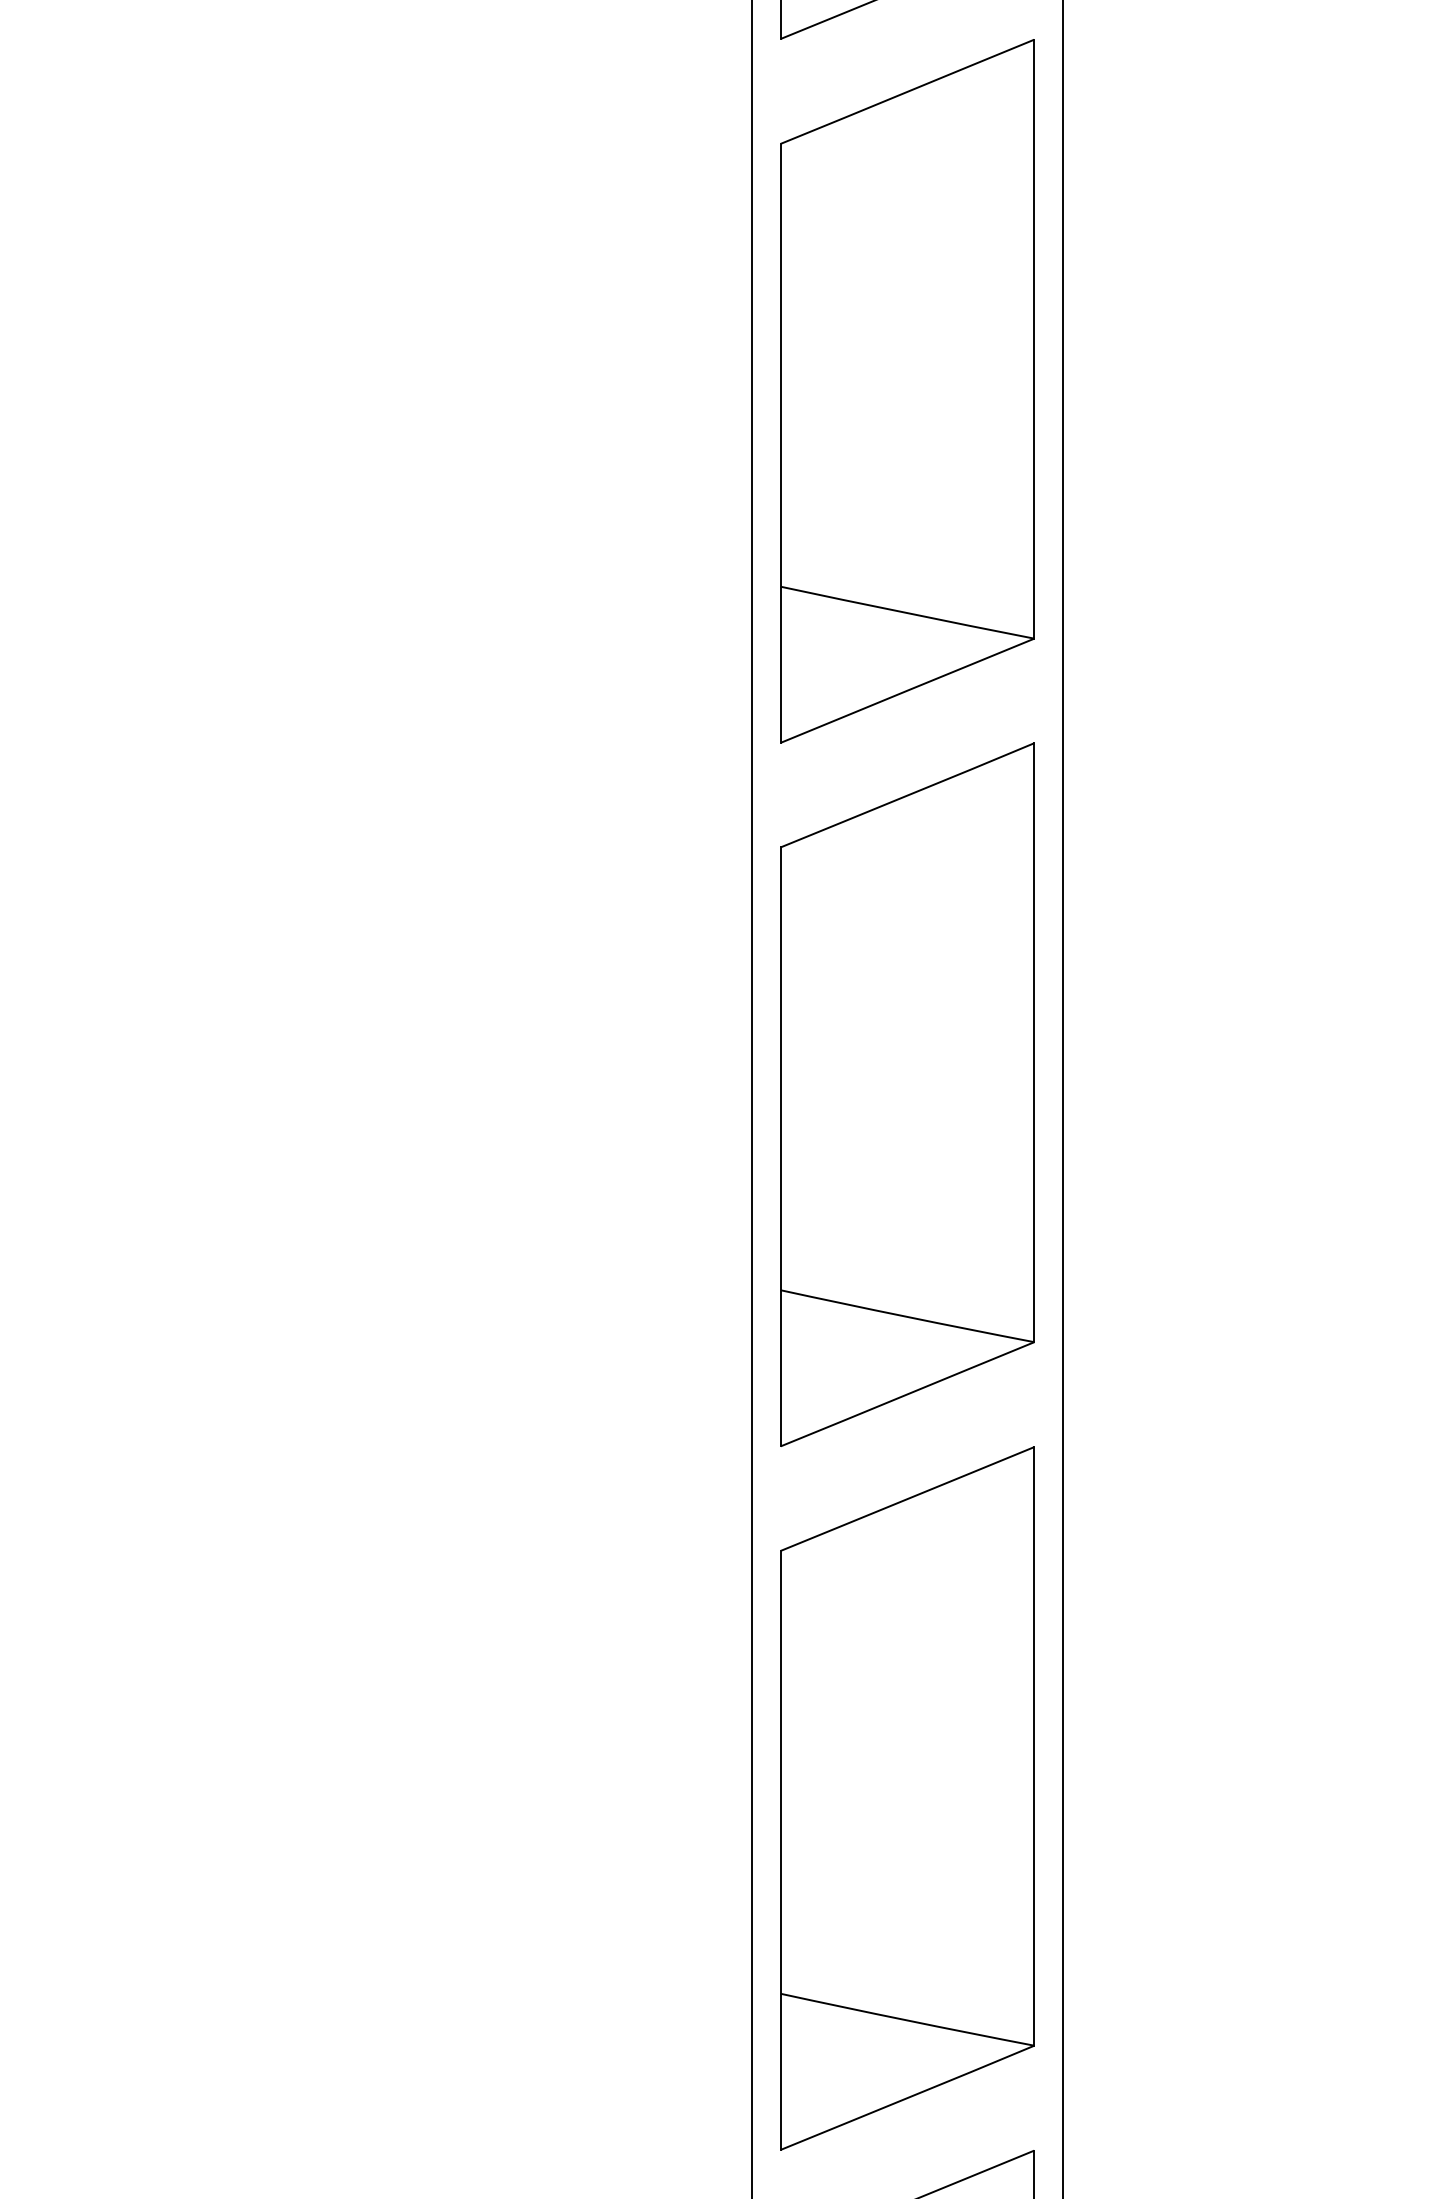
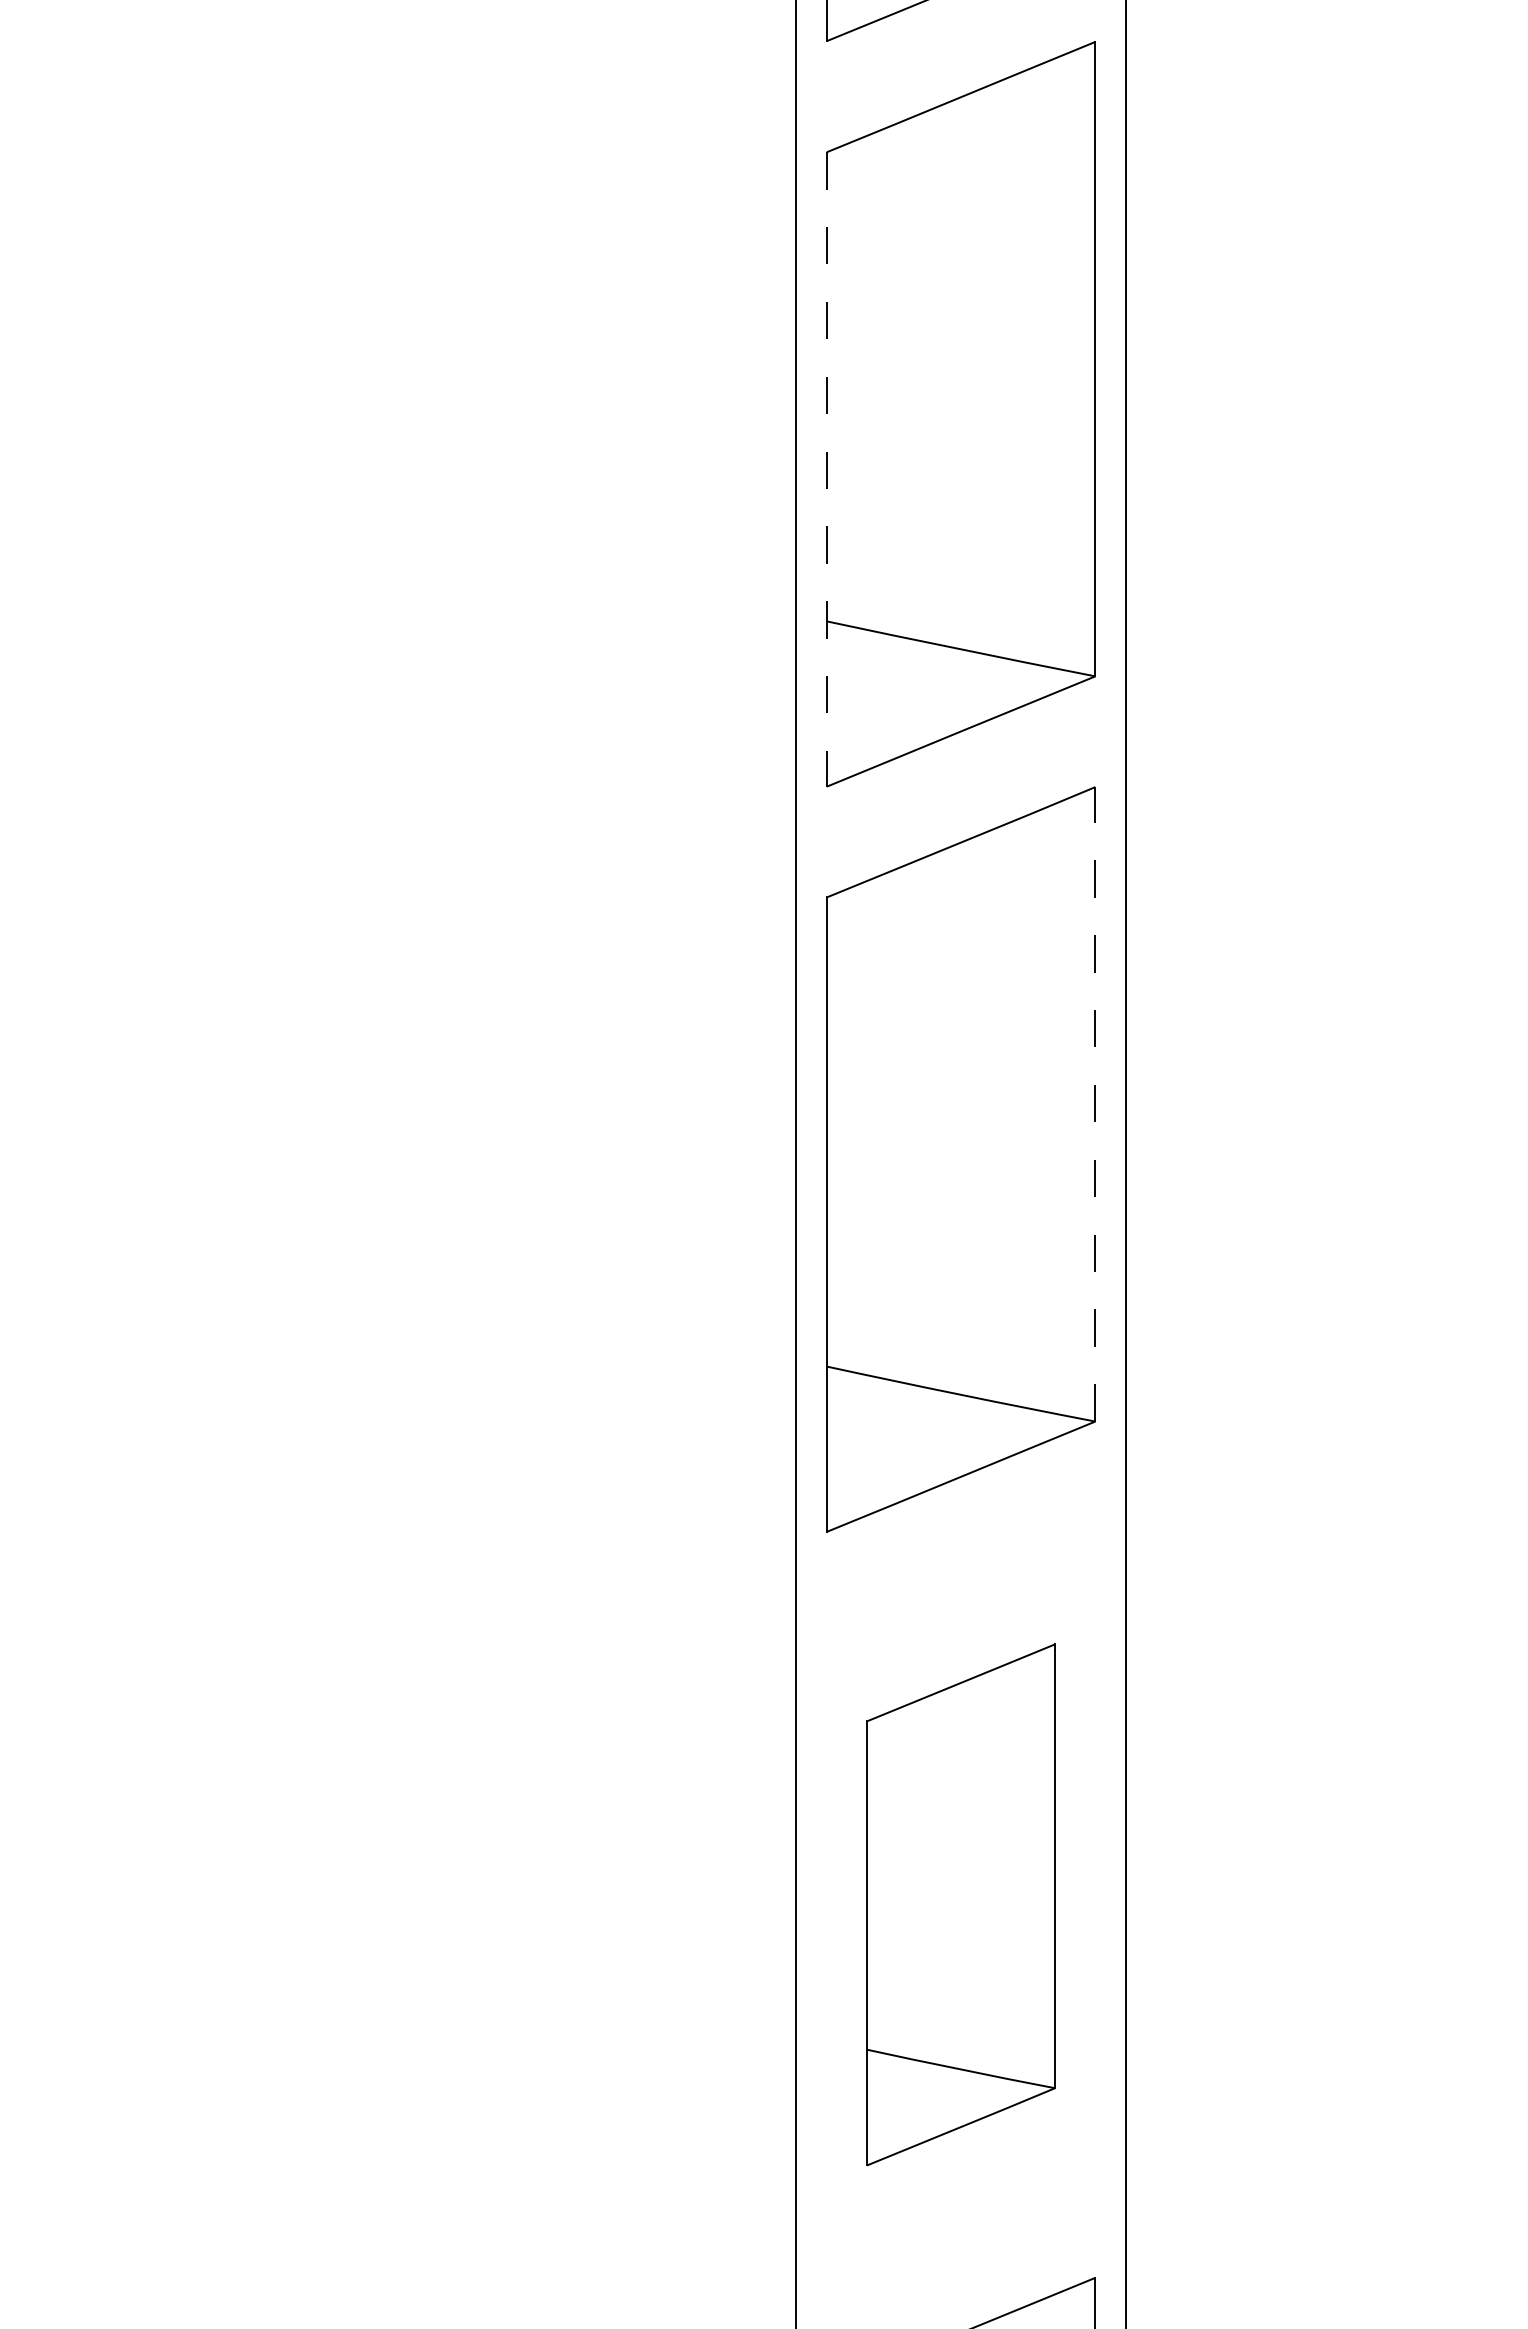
line: (780, 444) -> (826, 470), solid -> dashed
line: (1034, 1041) -> (1095, 1103), solid -> dashed
part: (907, 1798) -> (960, 1904), size x0.7

